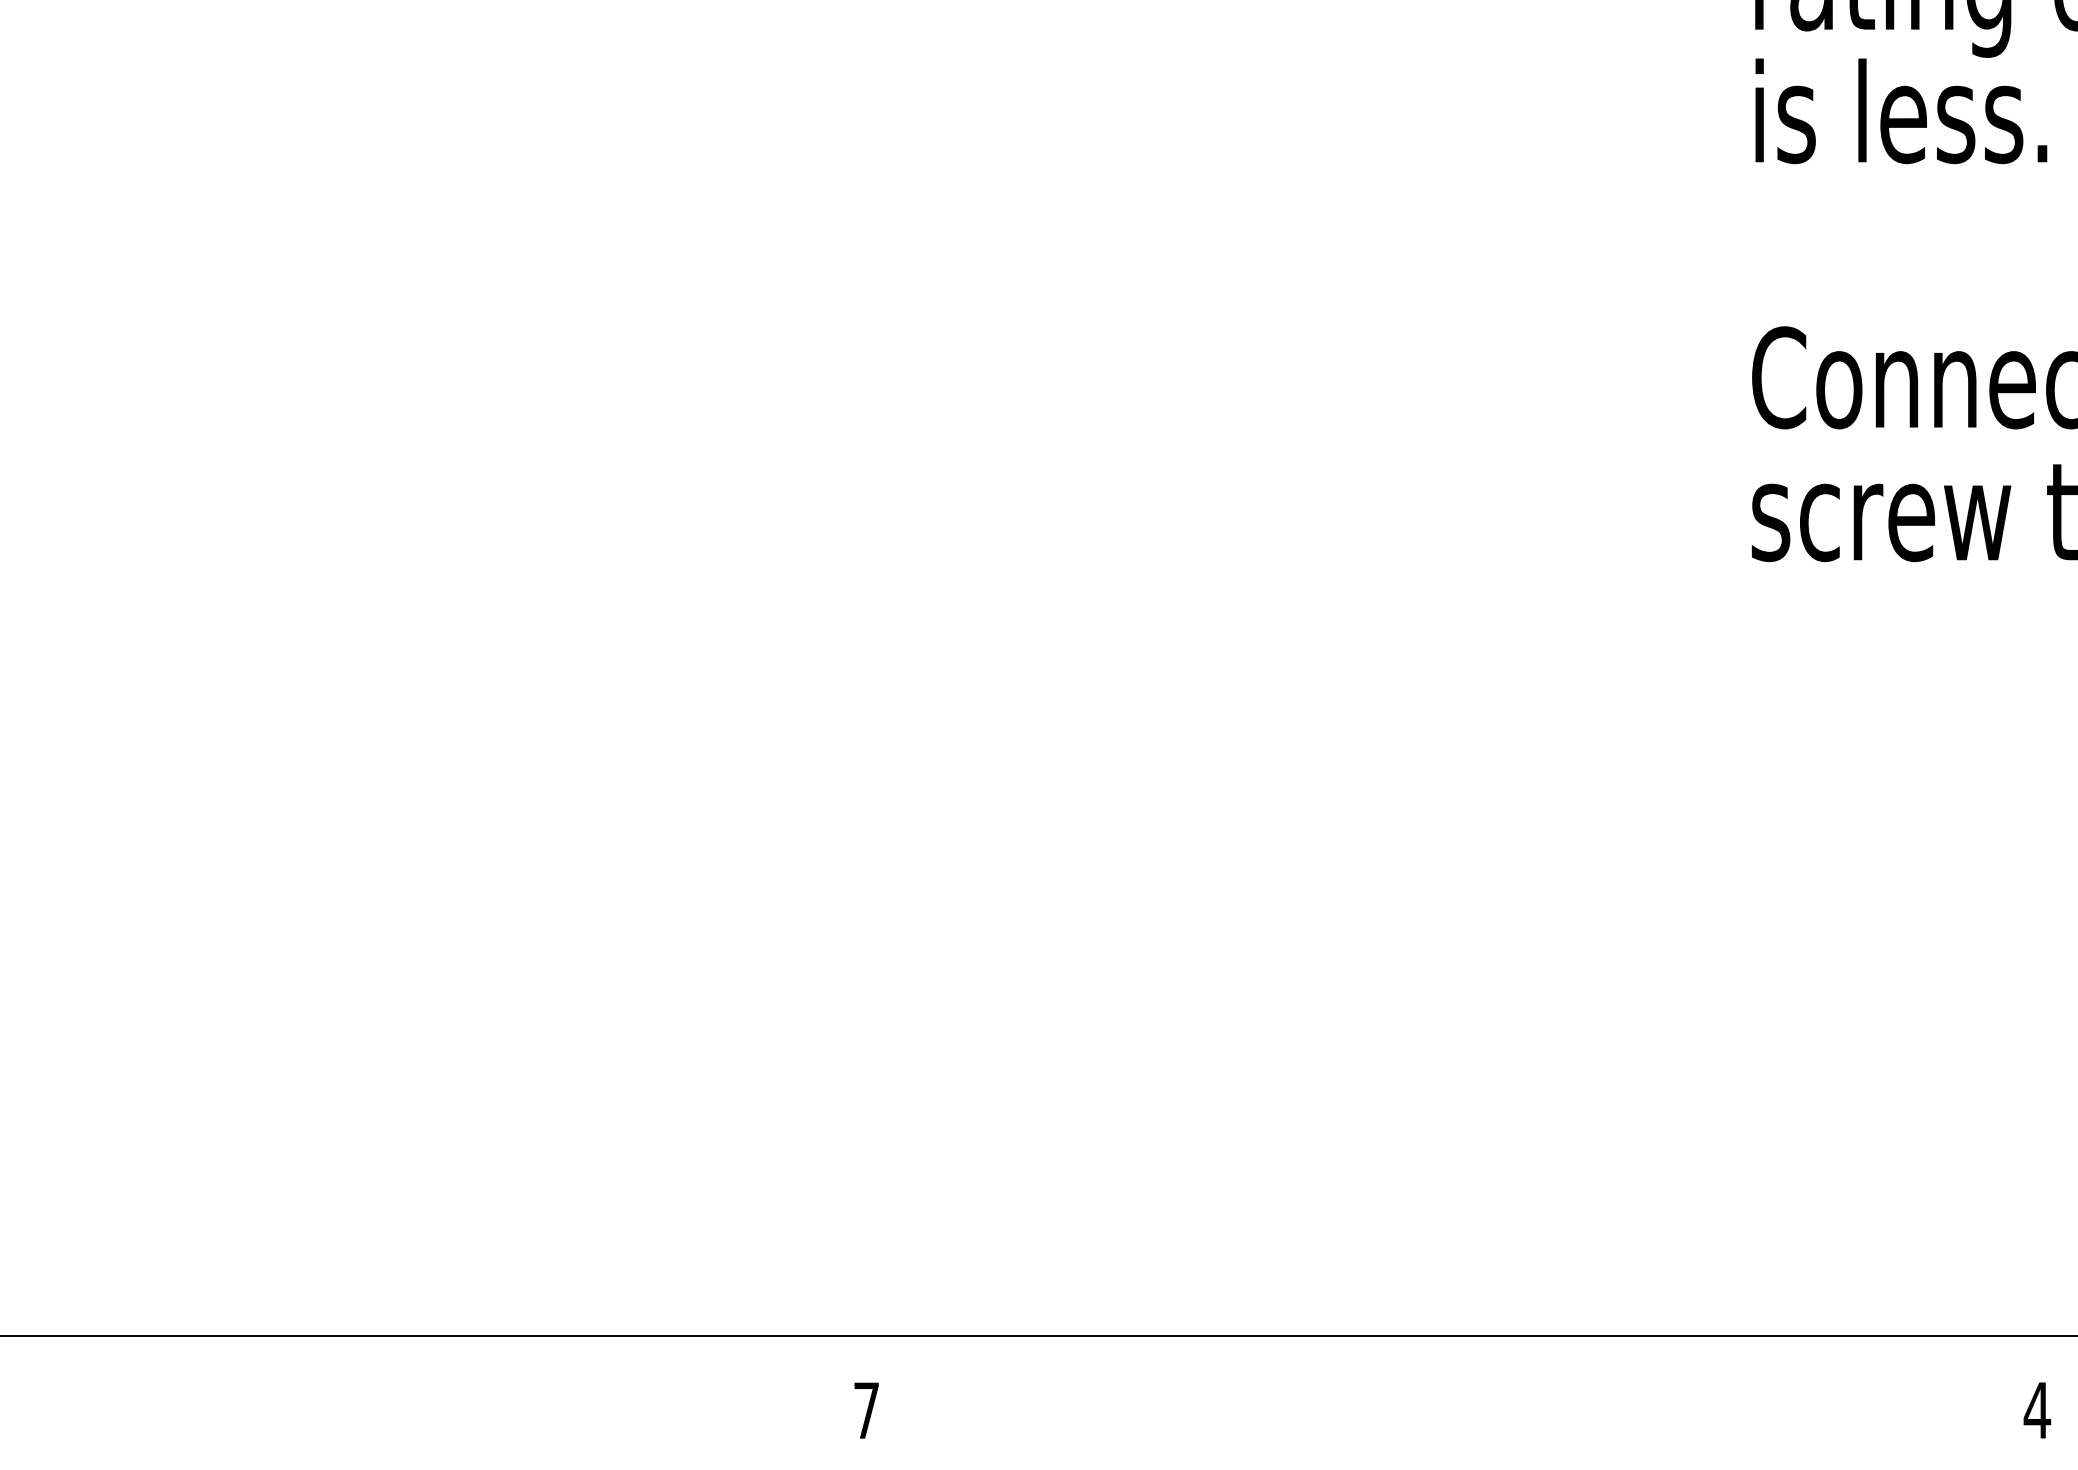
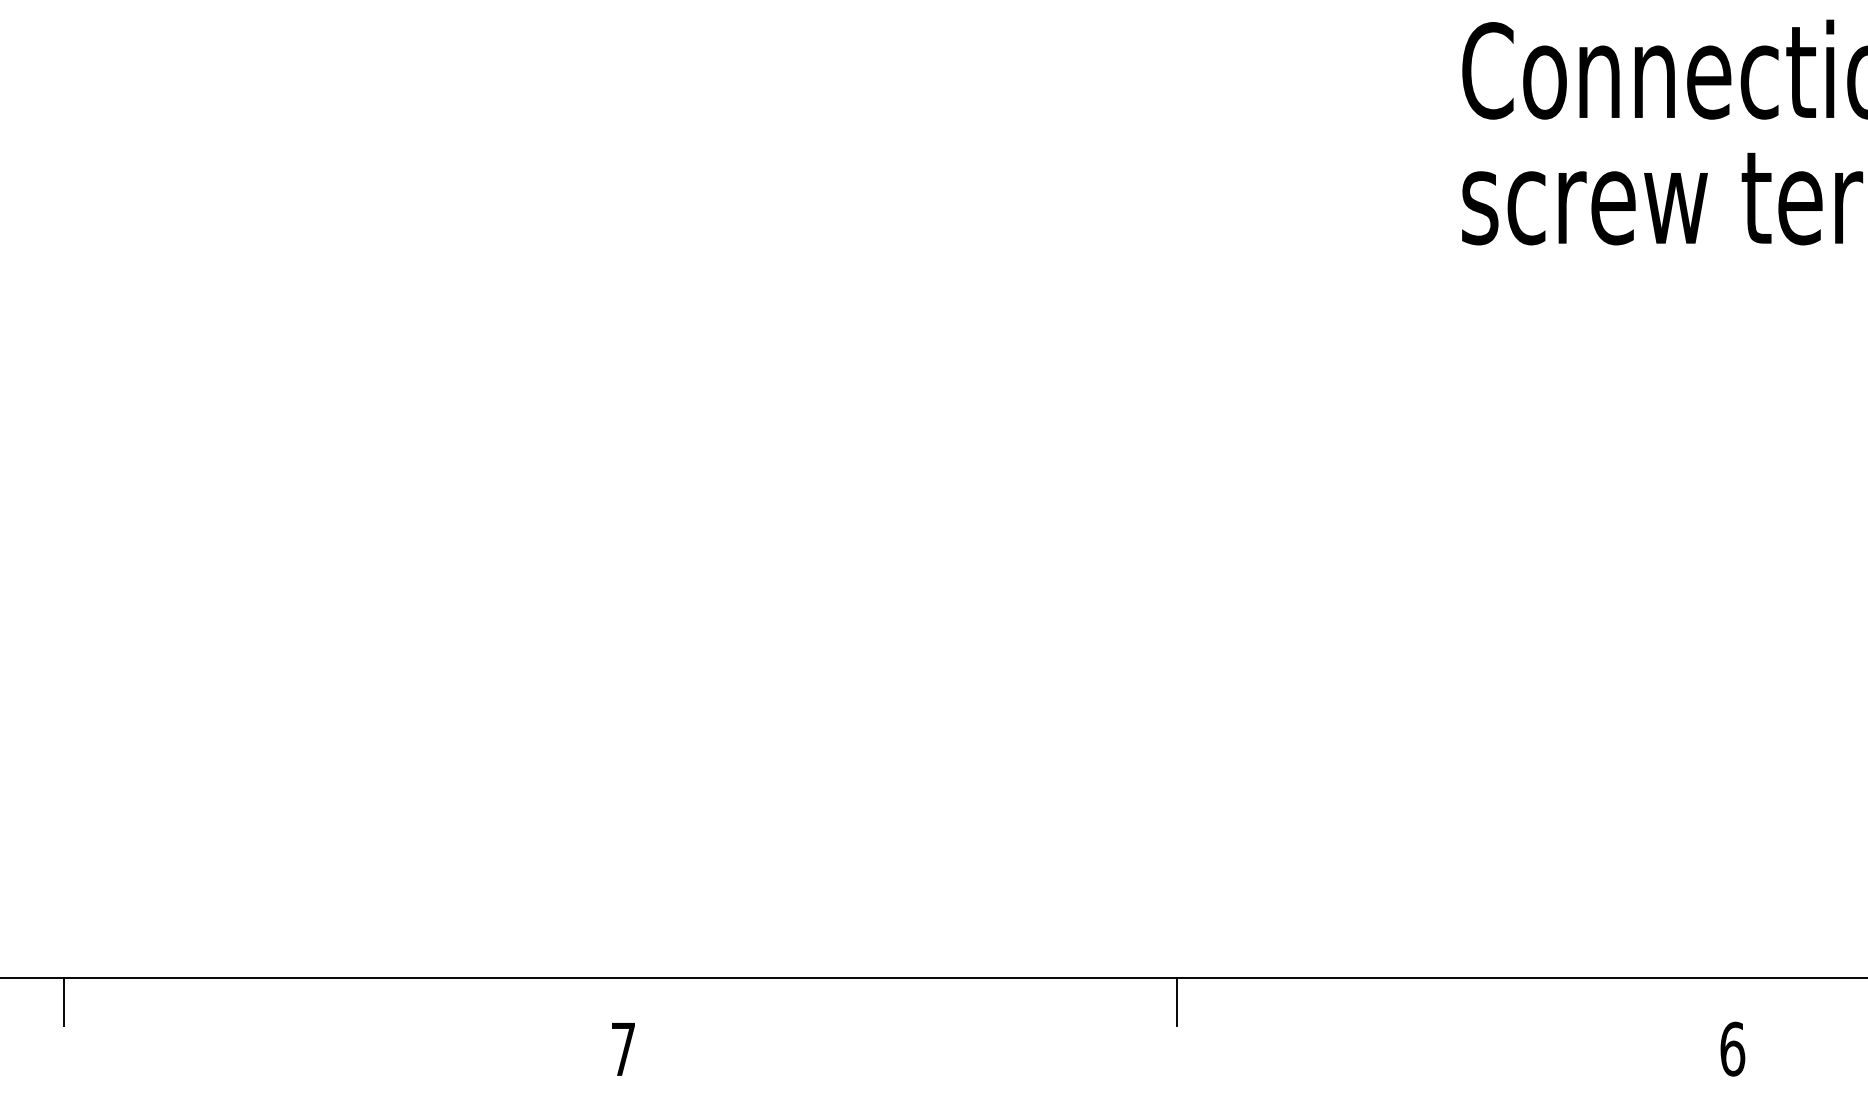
line: (275, 1360) -> (63, 1001), added
line: (1450, 1360) -> (1176, 1001), added
text: (2037, 1410) -> (1732, 1049), 4 -> 6

